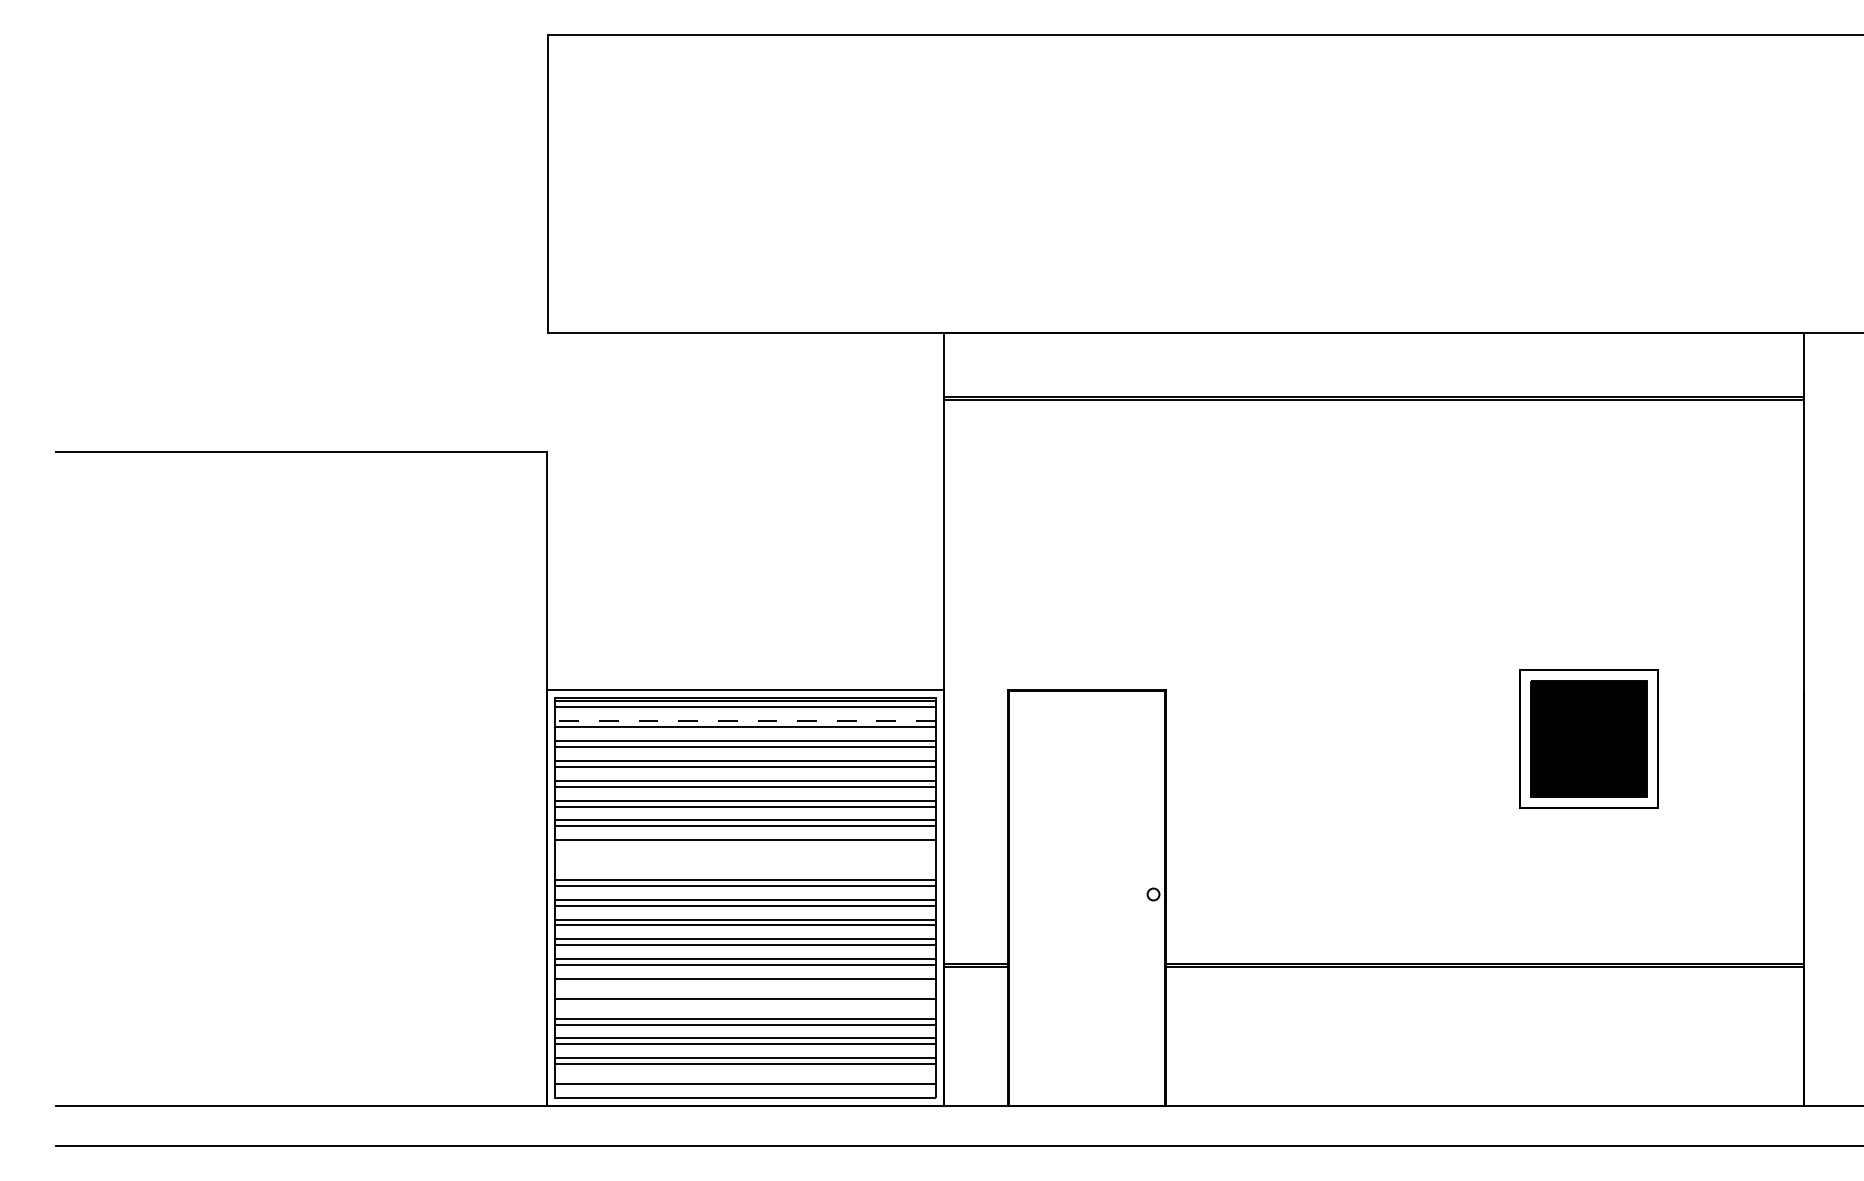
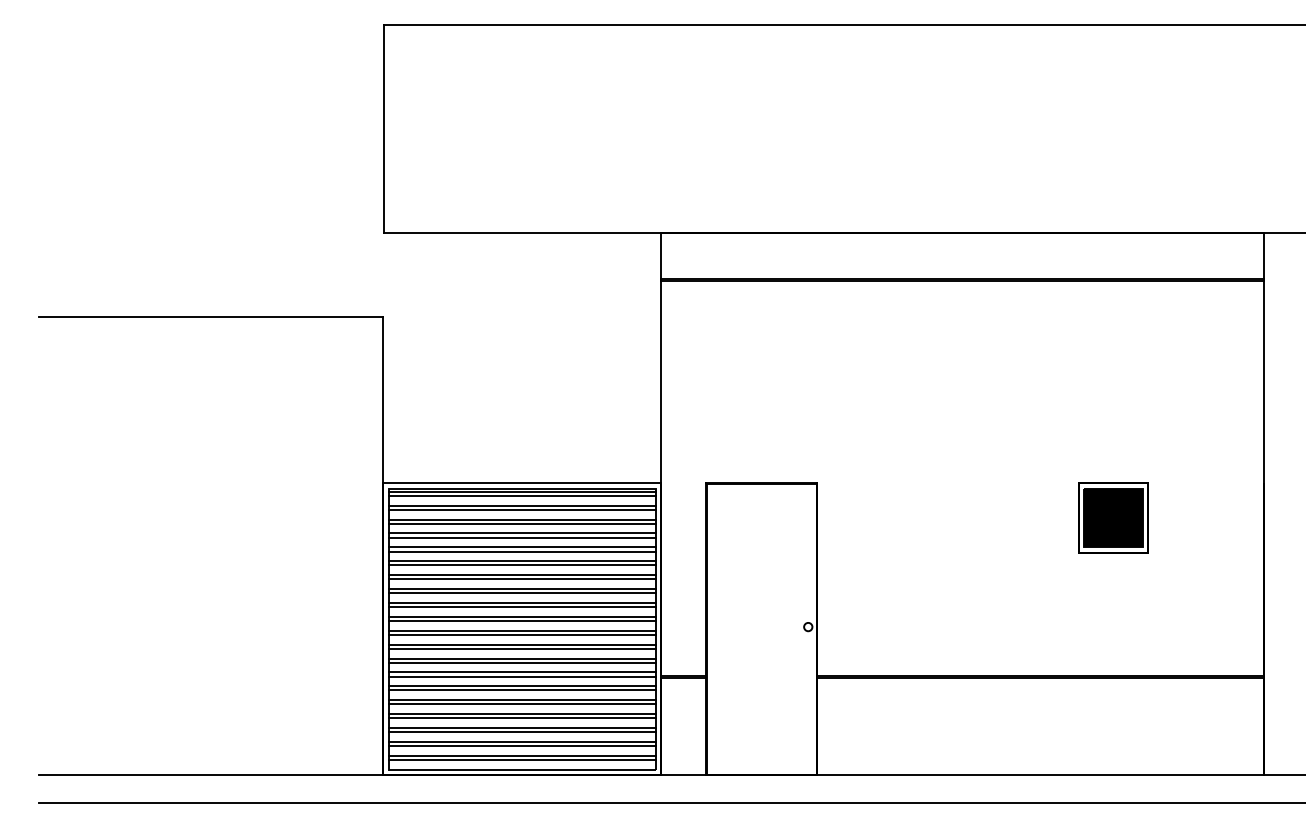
line: (745, 721) -> (522, 505), dashed -> solid
part: (1588, 739) -> (1113, 518), size x0.71
line: (745, 846) -> (522, 593), added
line: (745, 860) -> (522, 603), added
line: (745, 866) -> (522, 607), added
line: (745, 984) -> (522, 690), added
line: (745, 1004) -> (522, 704), added
line: (745, 1078) -> (522, 756), added

